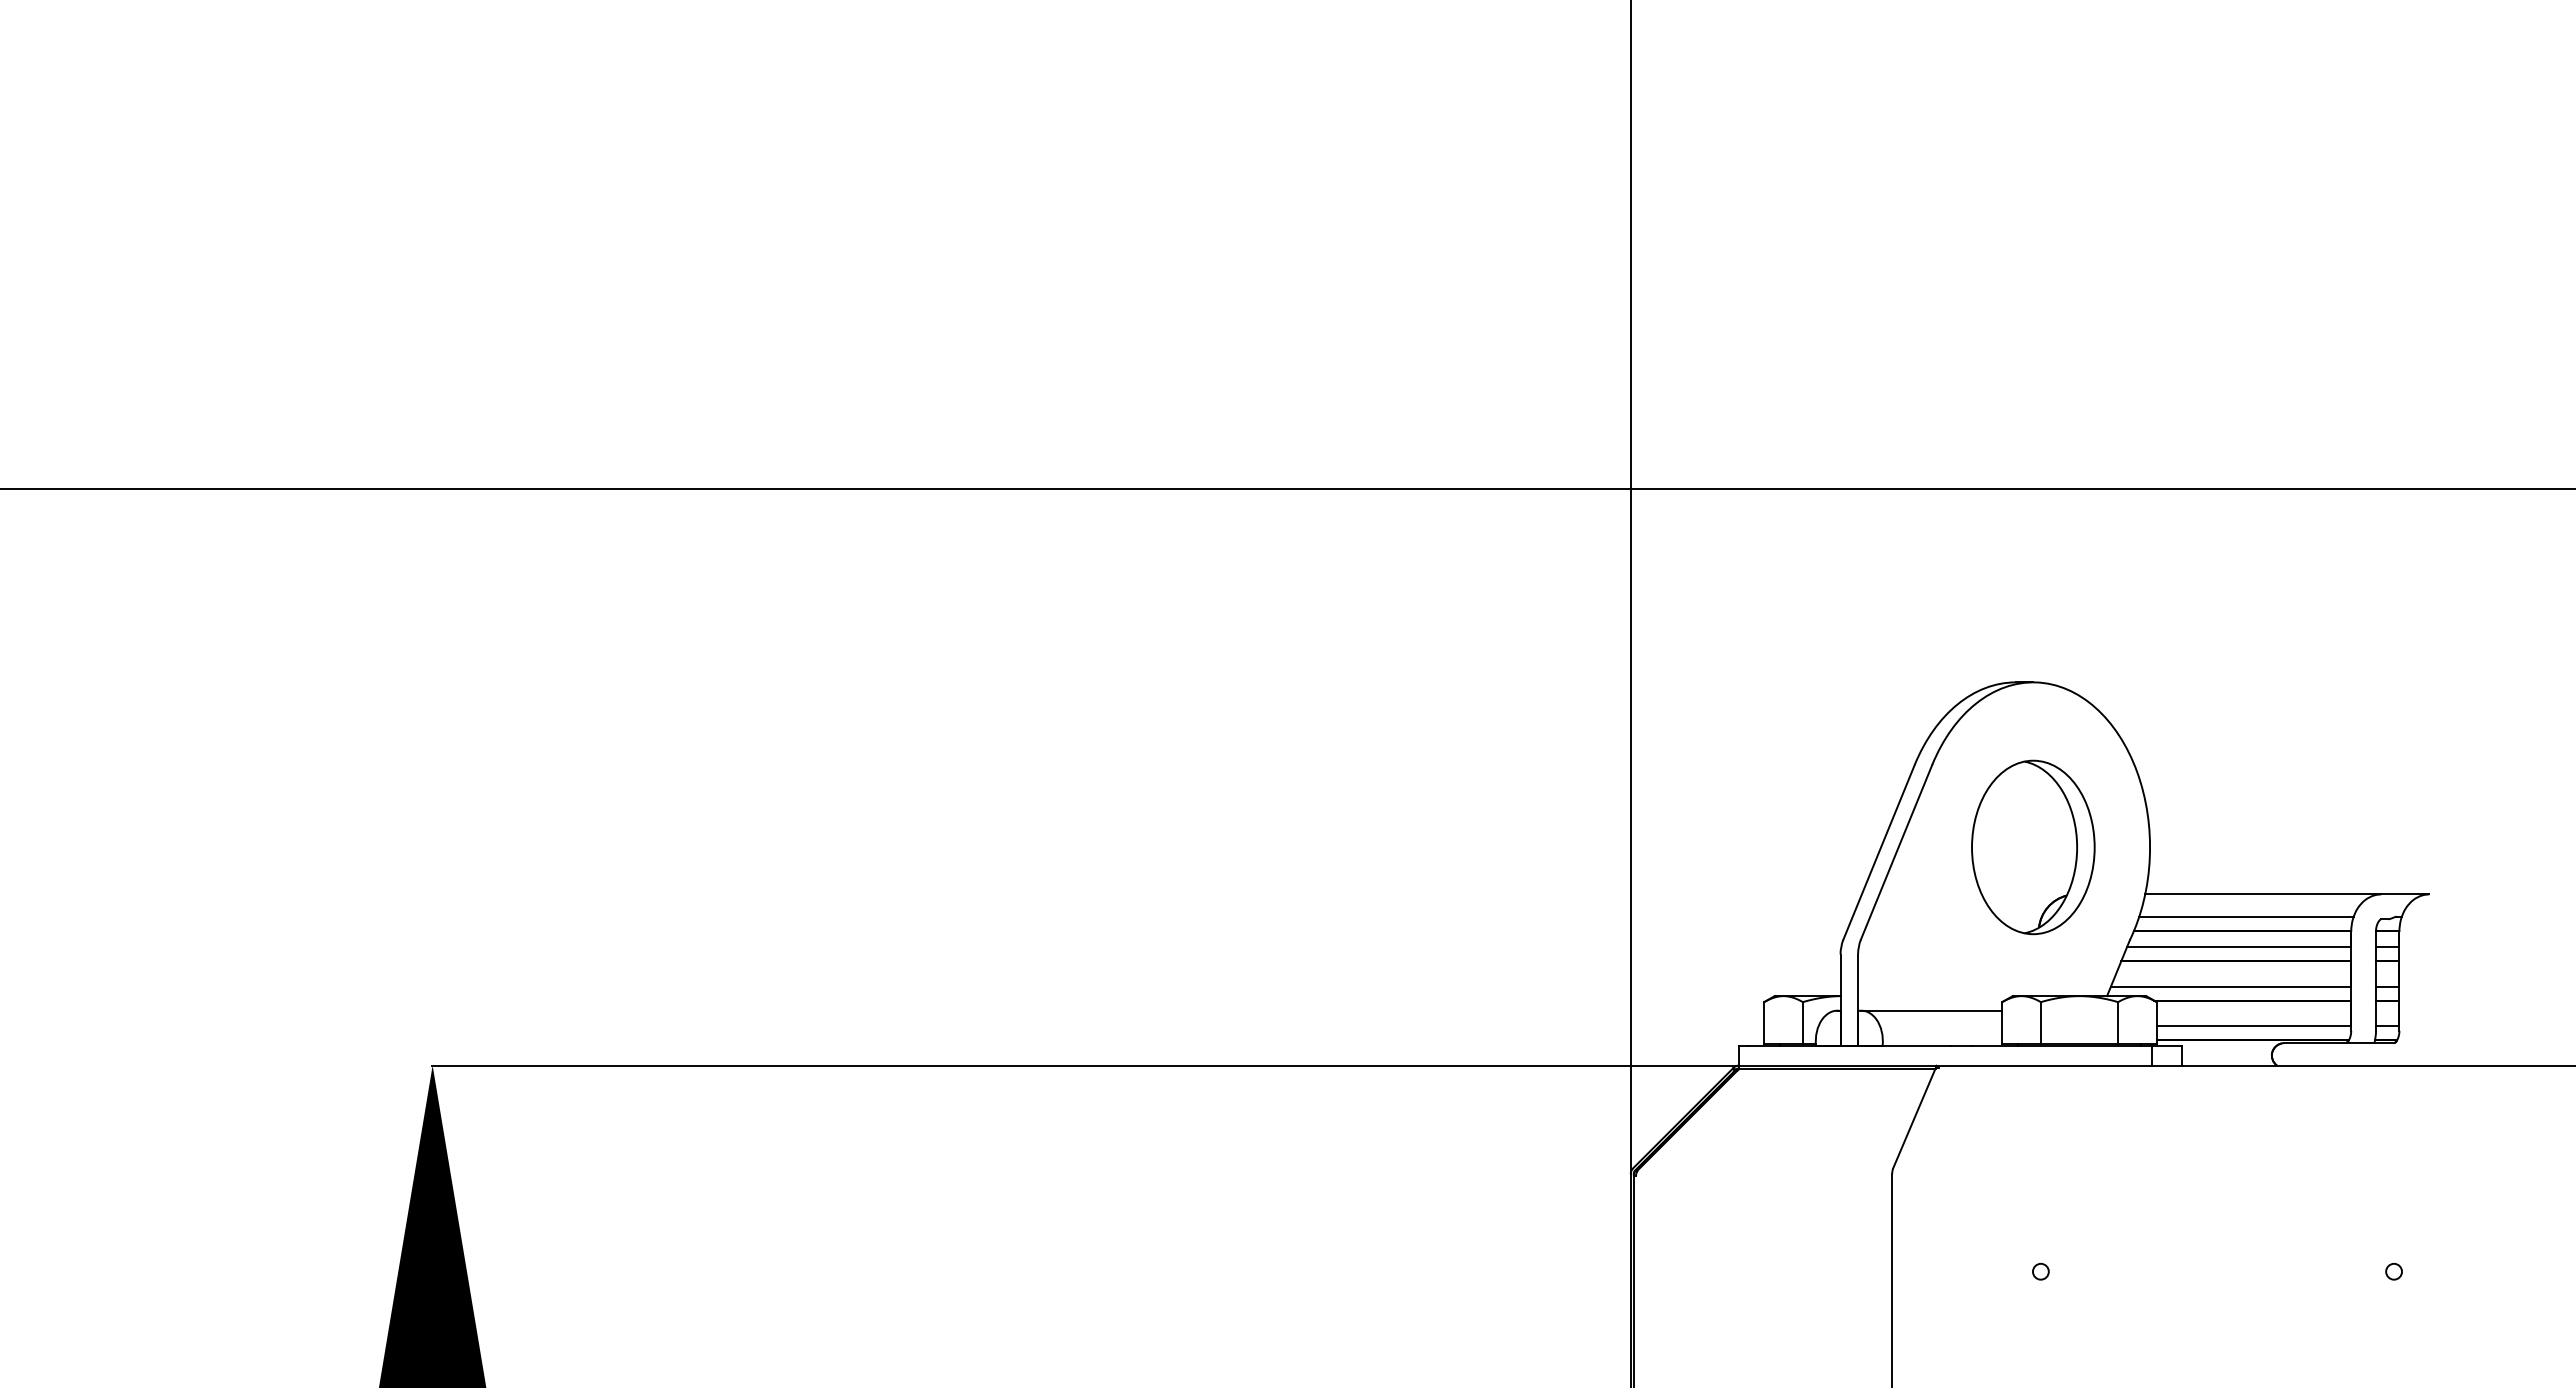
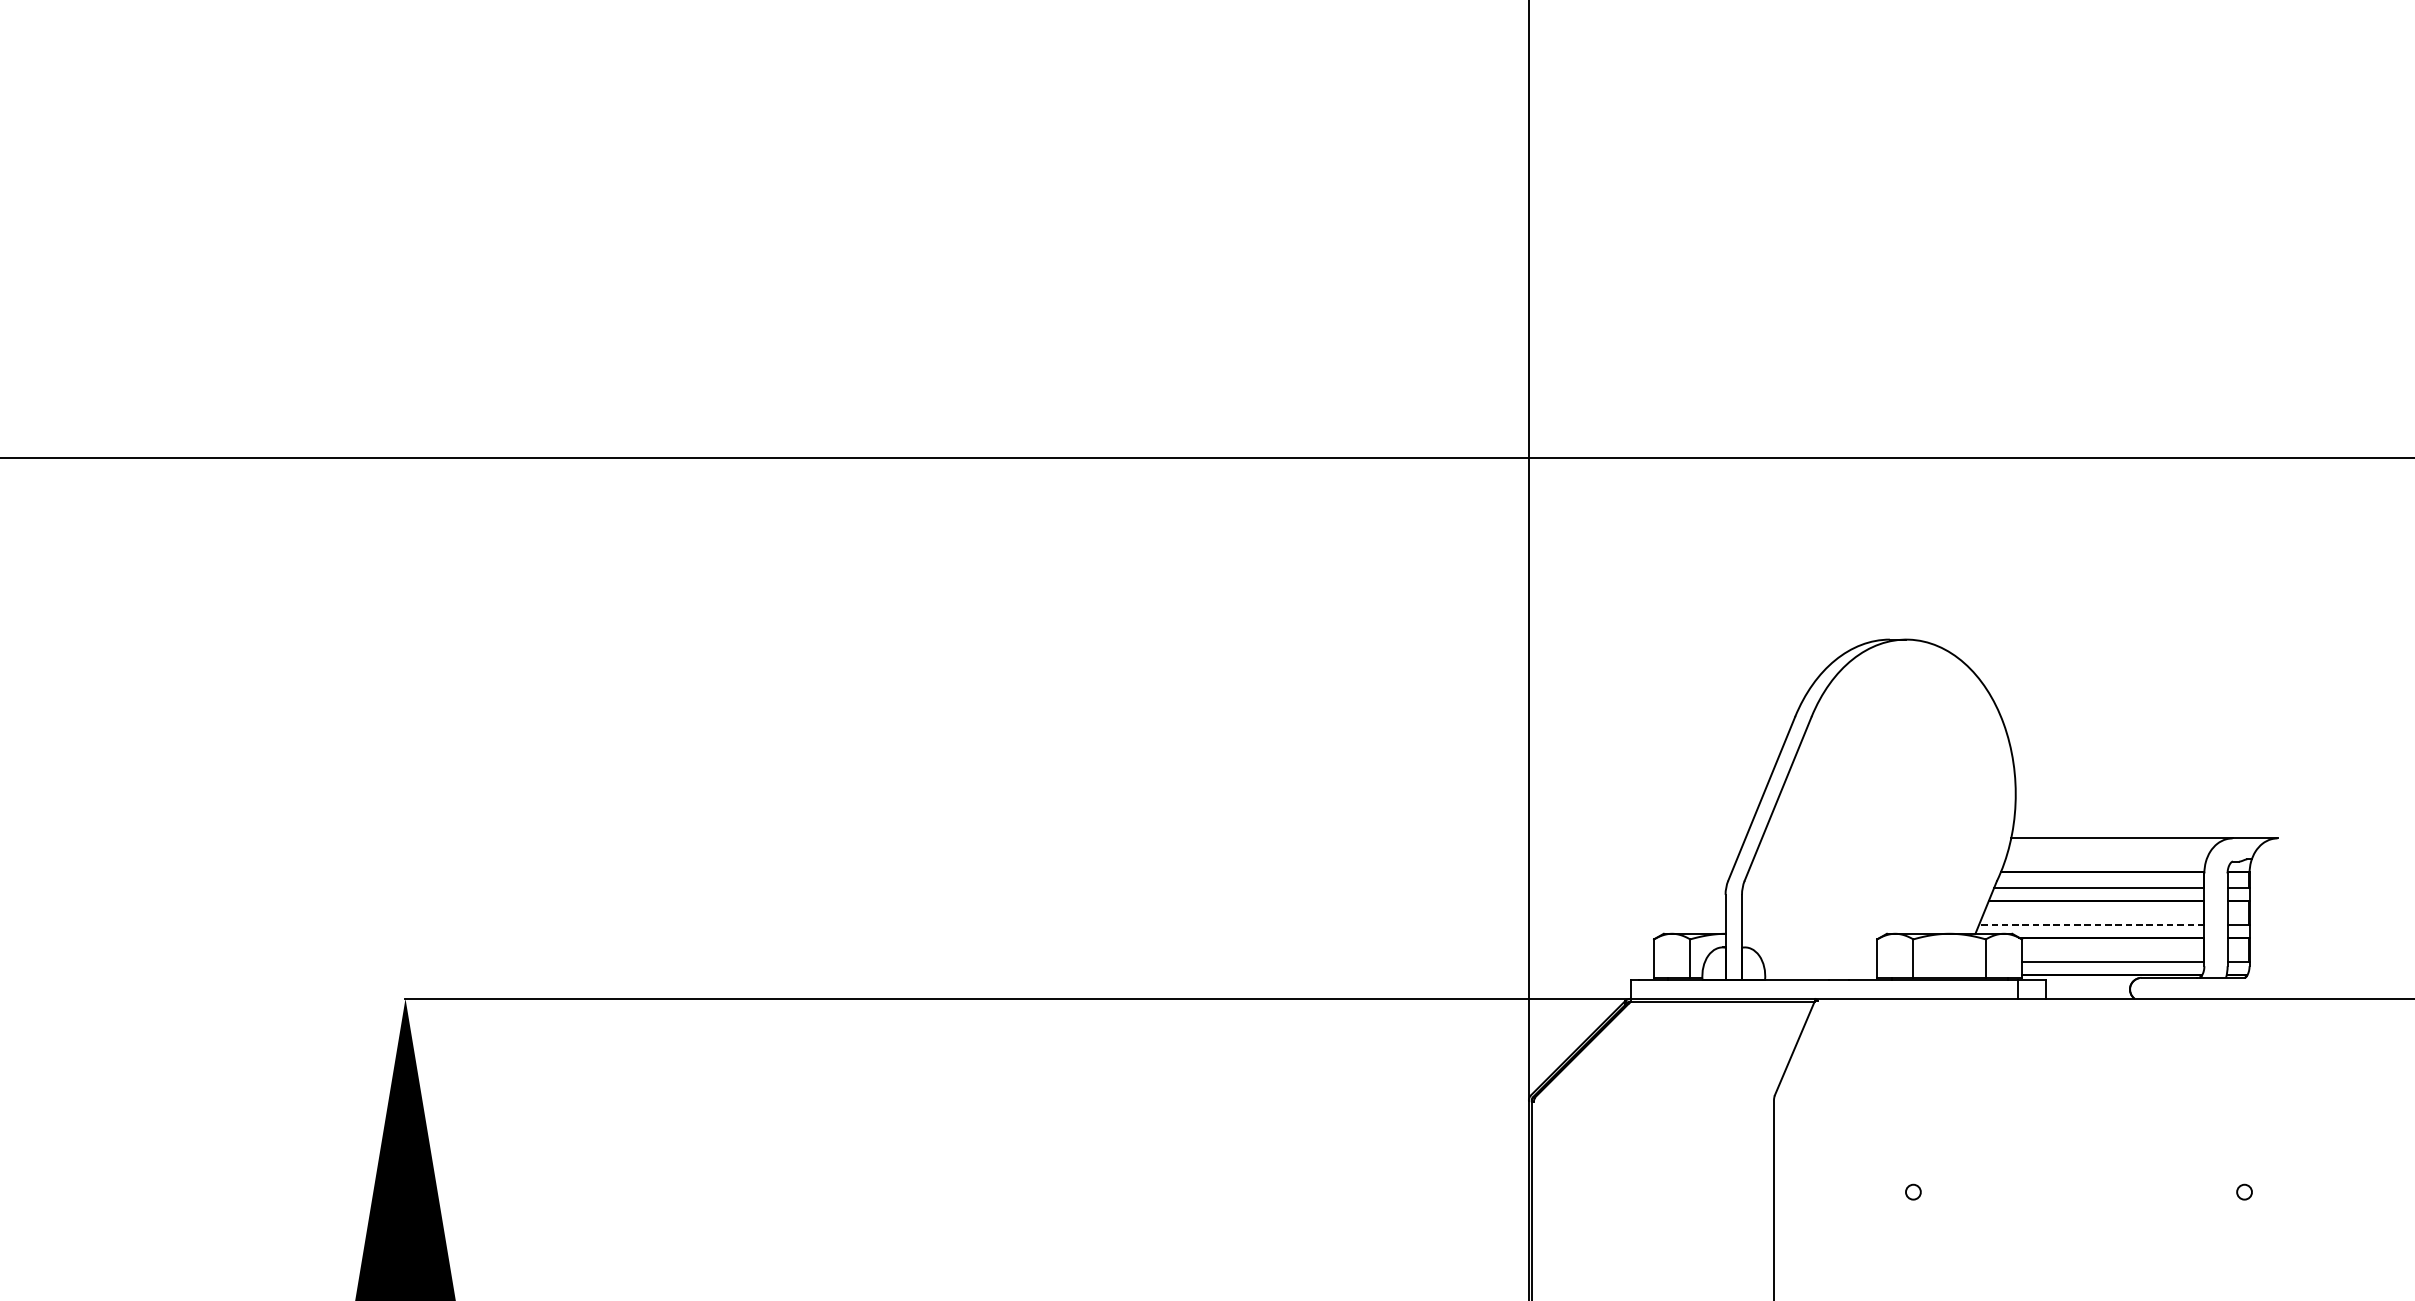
part: (2033, 847) -> (1906, 794), removed
line: (2246, 916) -> (2106, 859), removed
line: (2230, 986) -> (2091, 924), solid -> dashed
line: (1931, 1010) -> (1810, 947), removed

